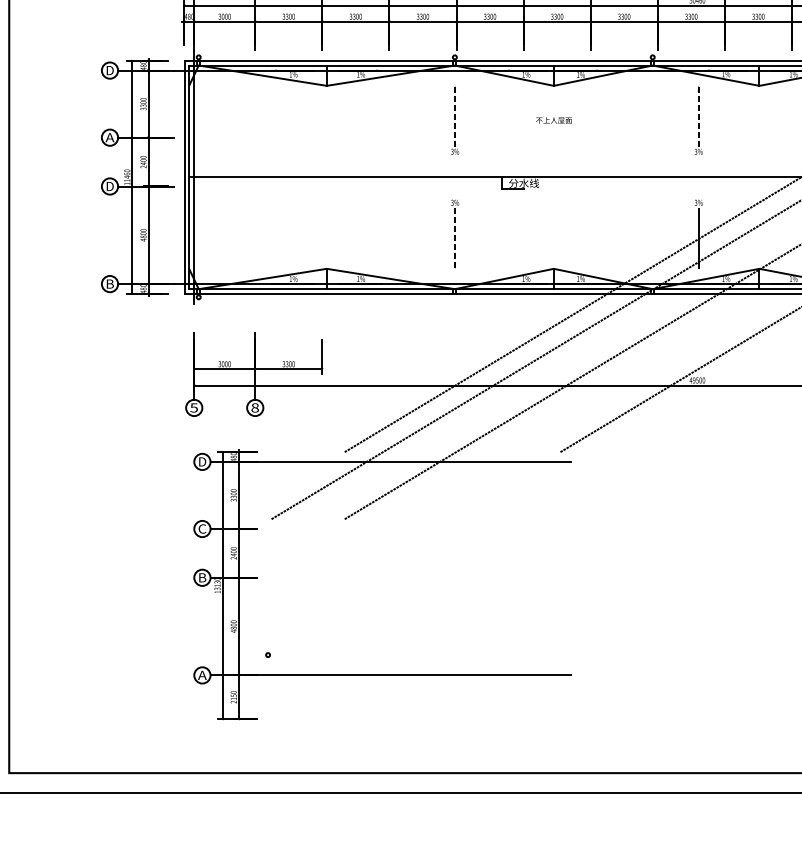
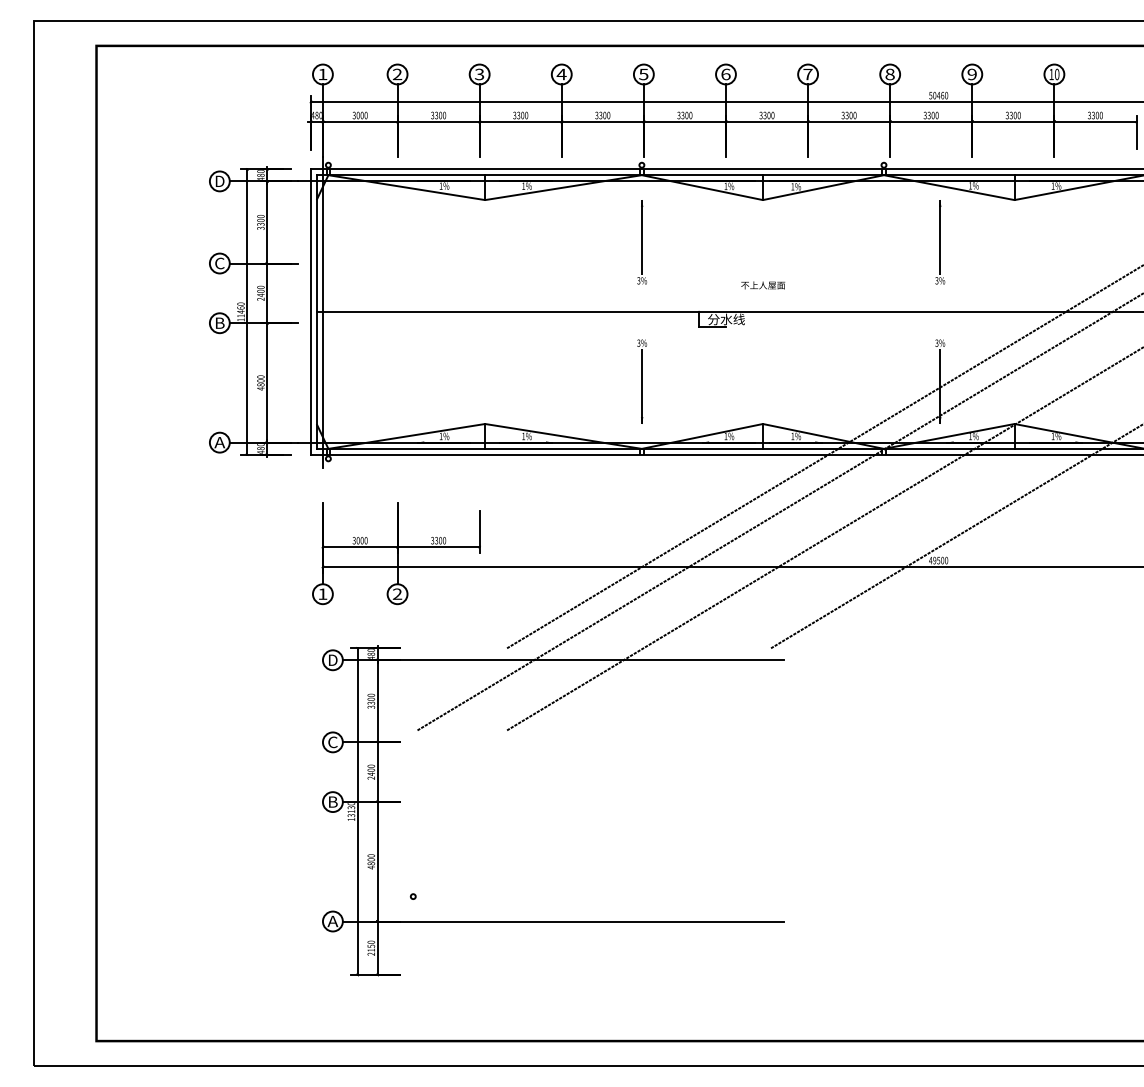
line: (455, 116) -> (642, 237), dashed -> solid
line: (698, 116) -> (940, 237), dashed -> solid
text: (554, 120) -> (763, 285), moved
text: (109, 137) -> (219, 263), A -> C
text: (110, 185) -> (220, 322), D -> B
line: (455, 238) -> (642, 386), dashed -> solid
text: (109, 283) -> (219, 442), B -> A
text: (193, 407) -> (322, 593), 5 -> 1
text: (255, 407) -> (397, 593), 8 -> 2

